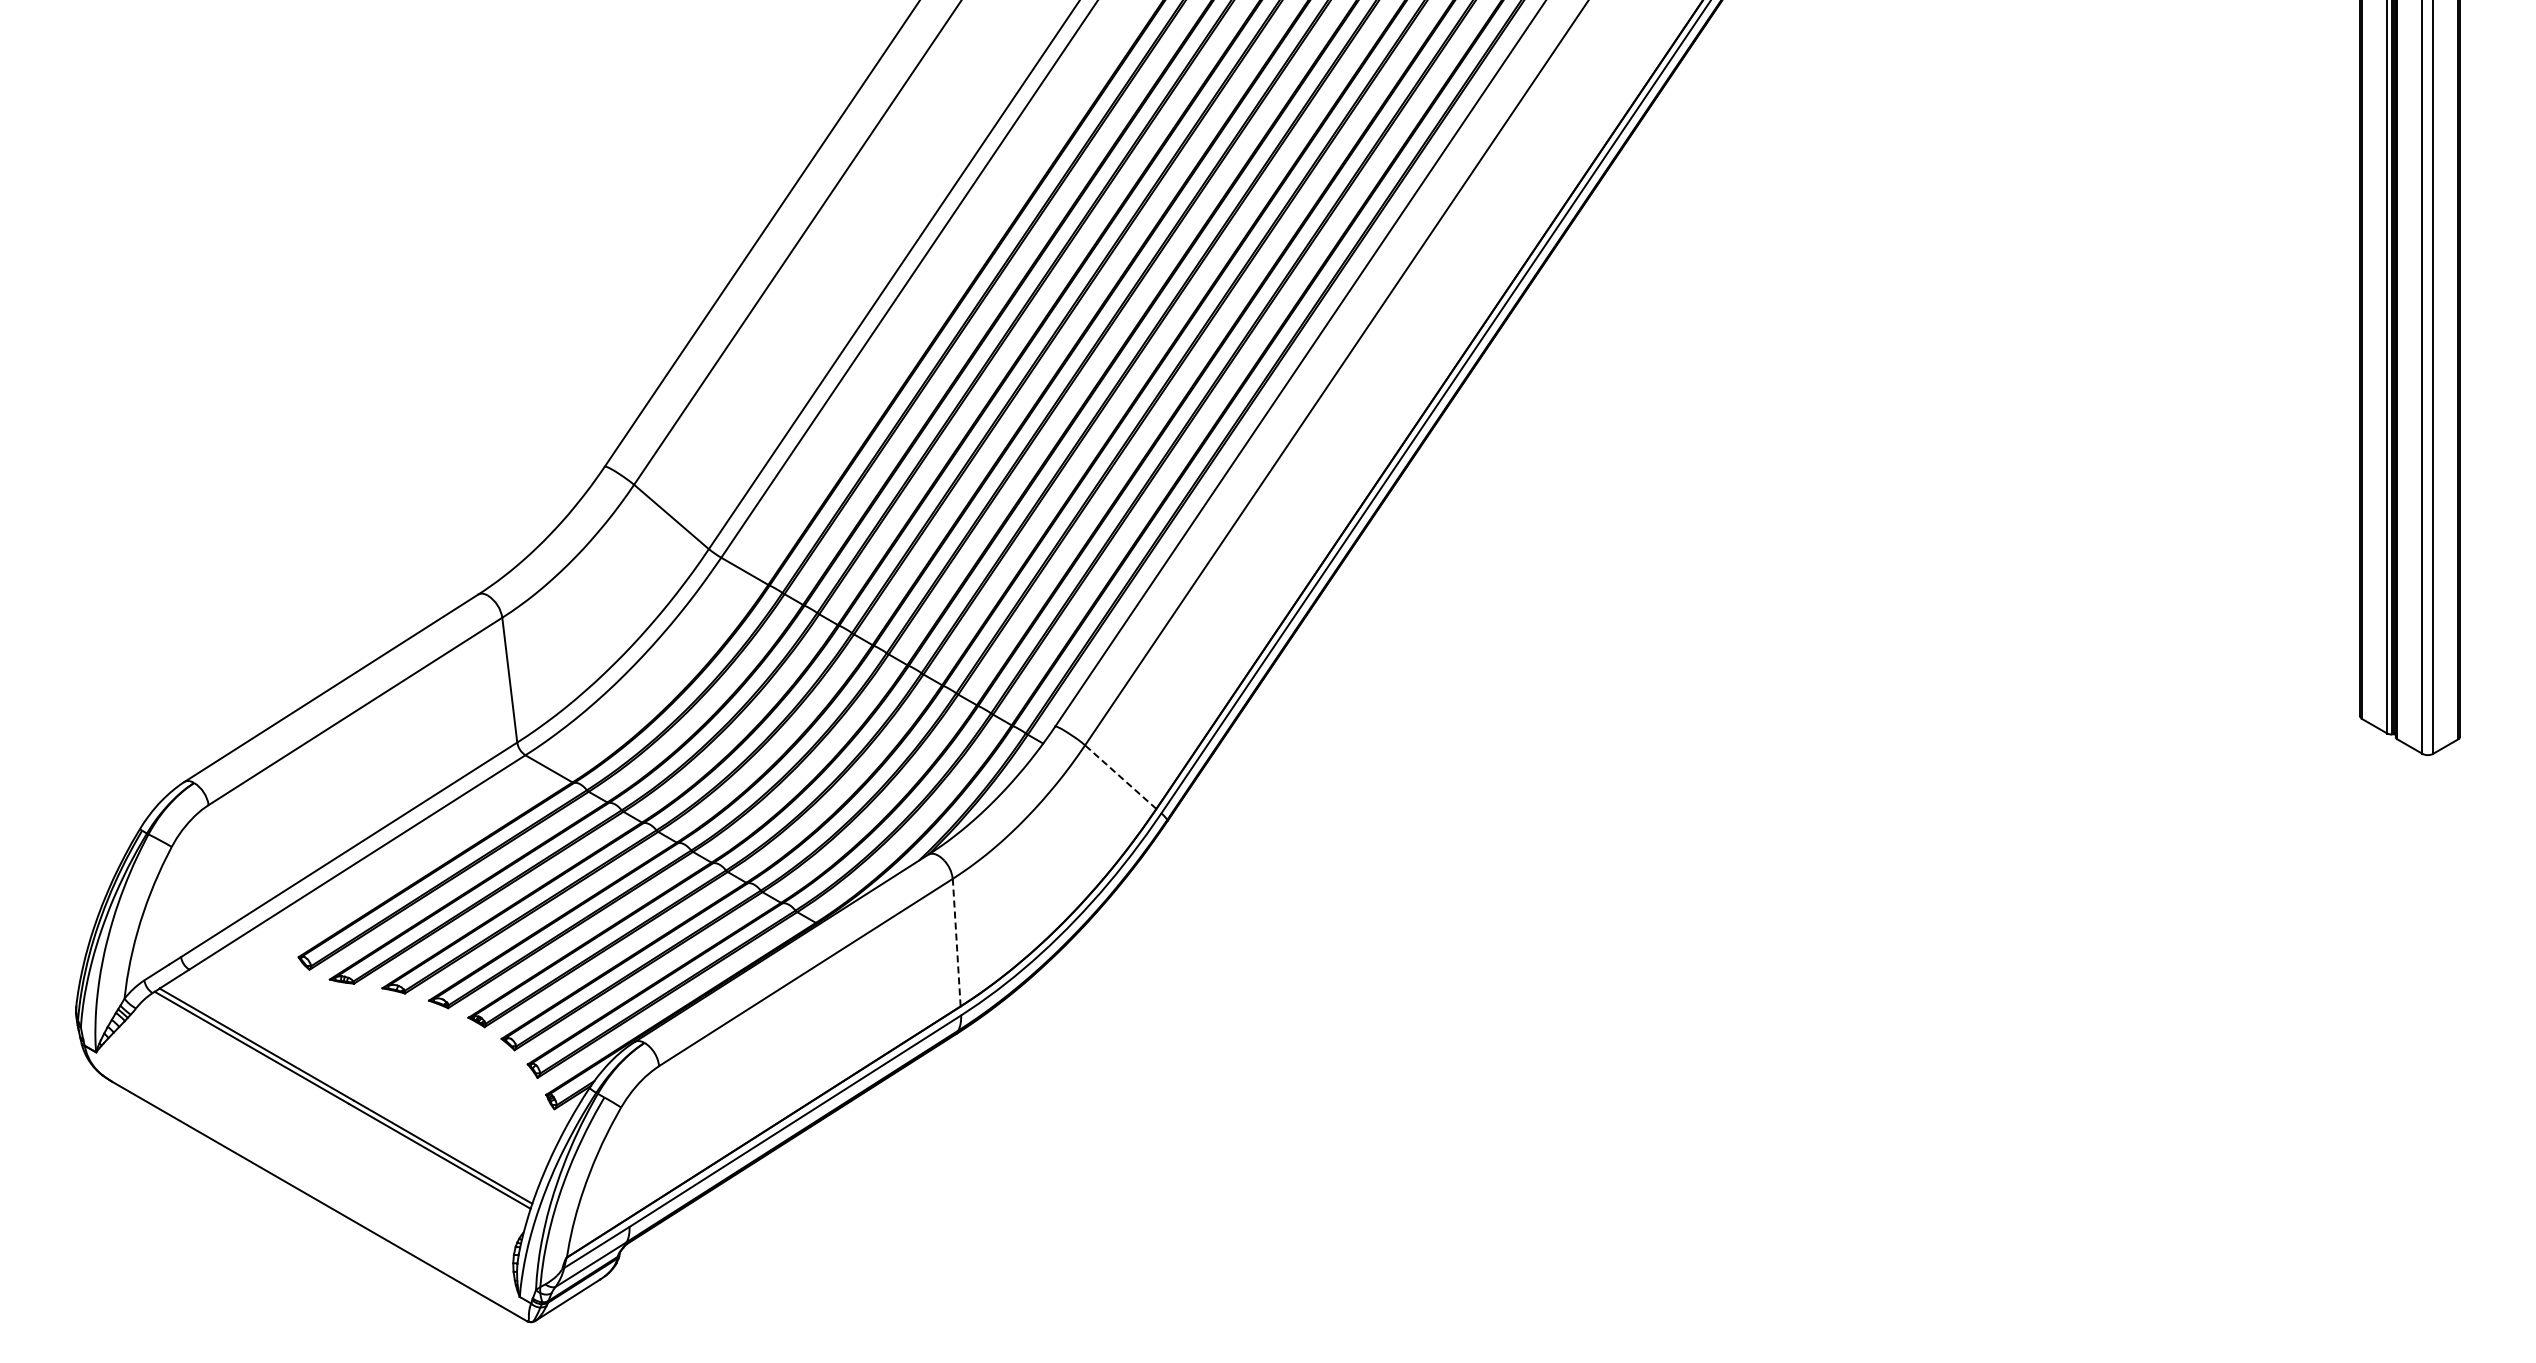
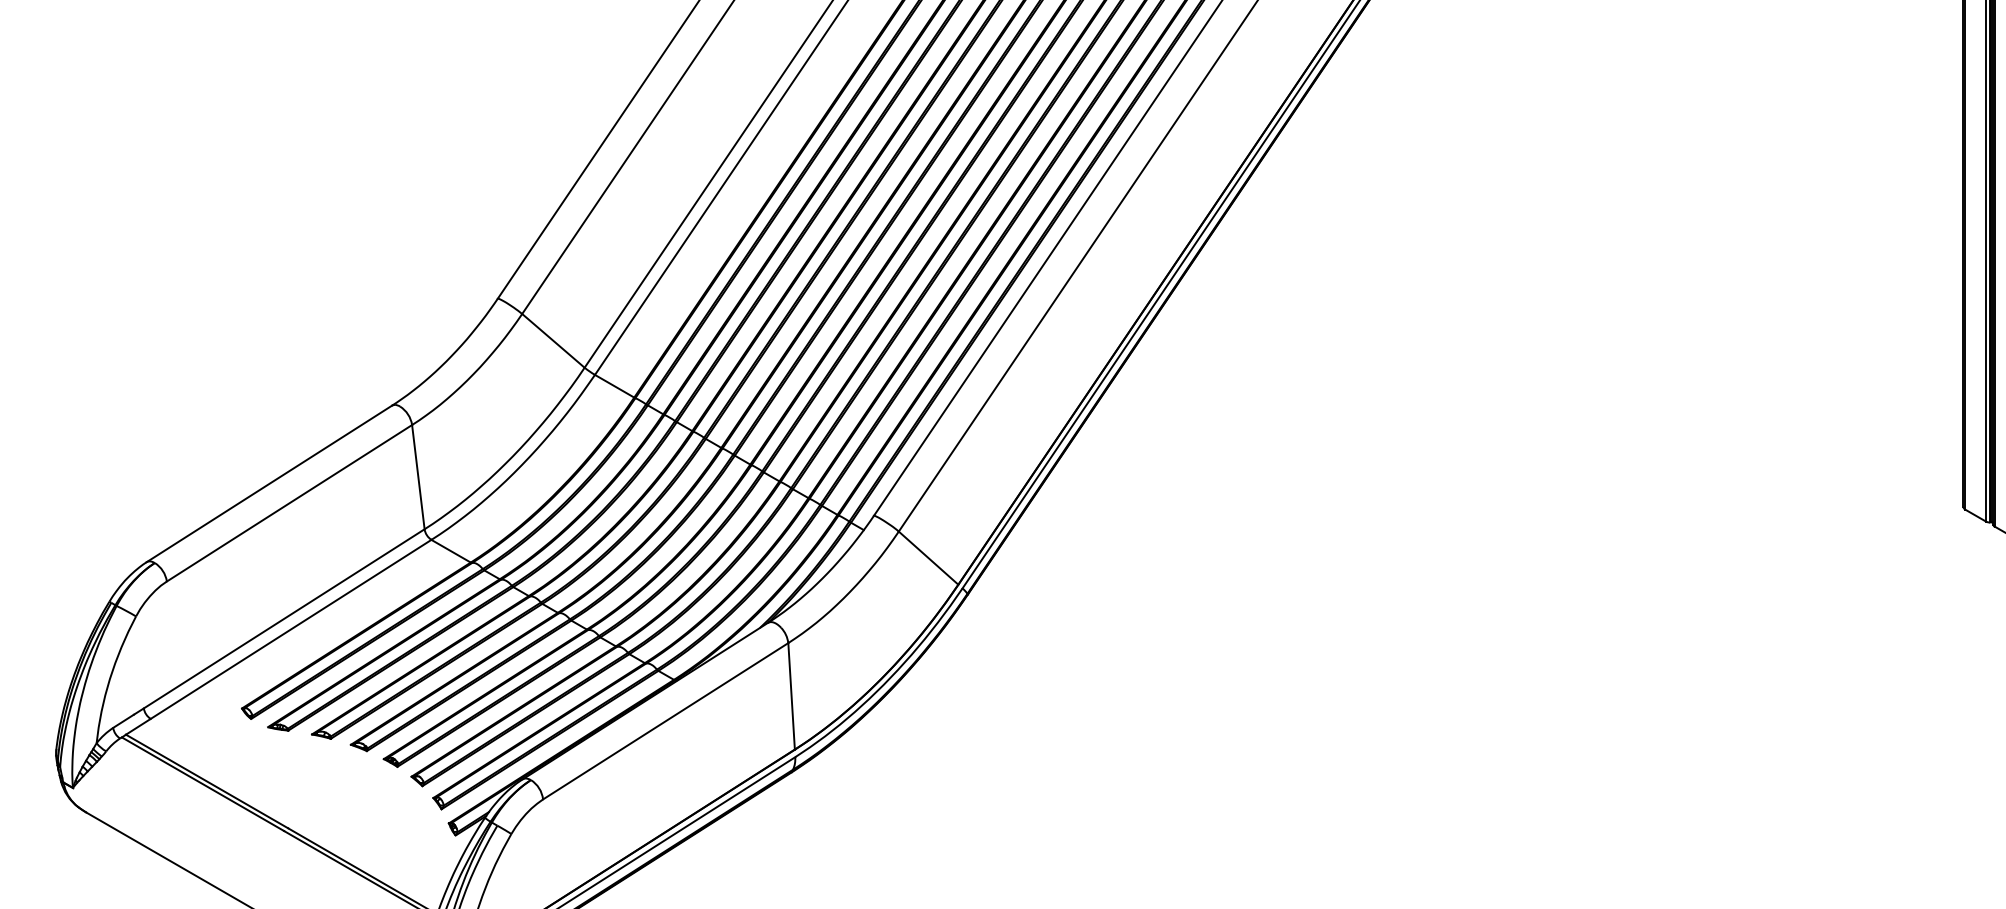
line: (1120, 777) -> (928, 558), dashed -> solid
line: (956, 942) -> (791, 696), dashed -> solid

